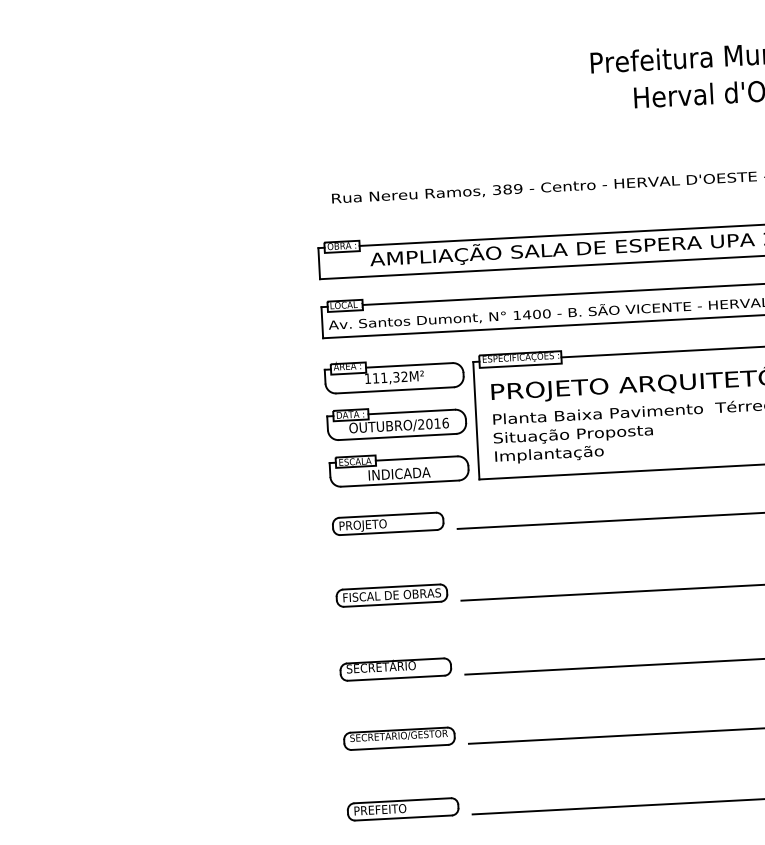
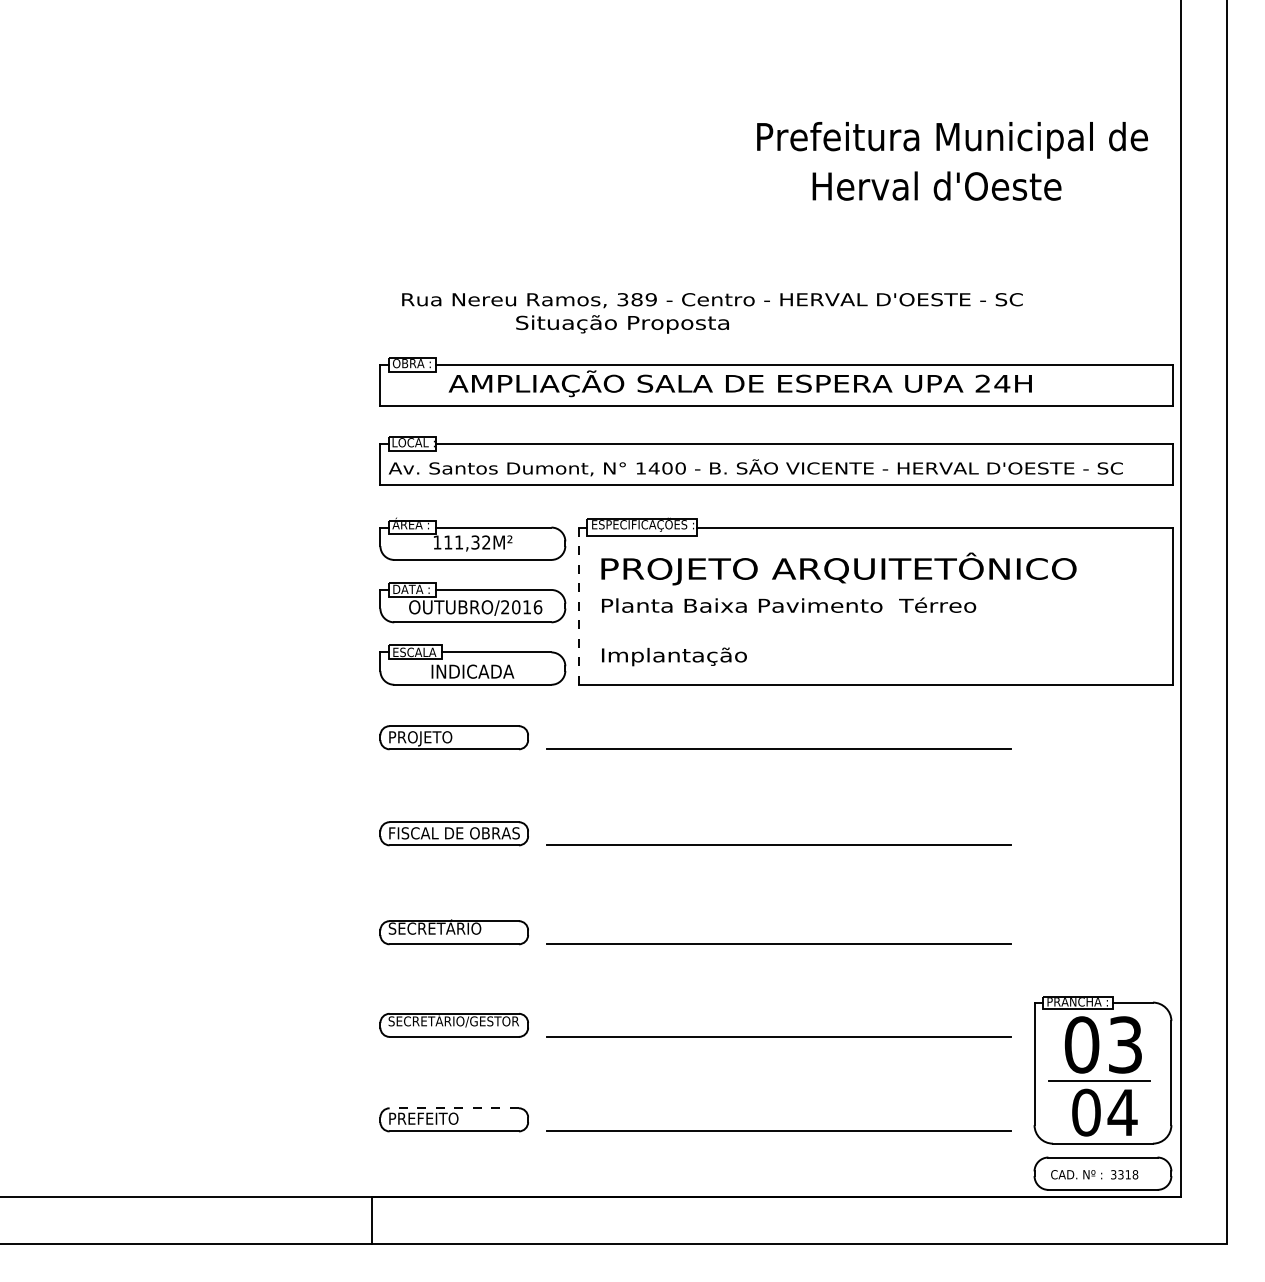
line: (476, 420) -> (579, 606), solid -> dashed
text: (573, 435) -> (622, 324), moved
line: (402, 800) -> (454, 1108), solid -> dashed

